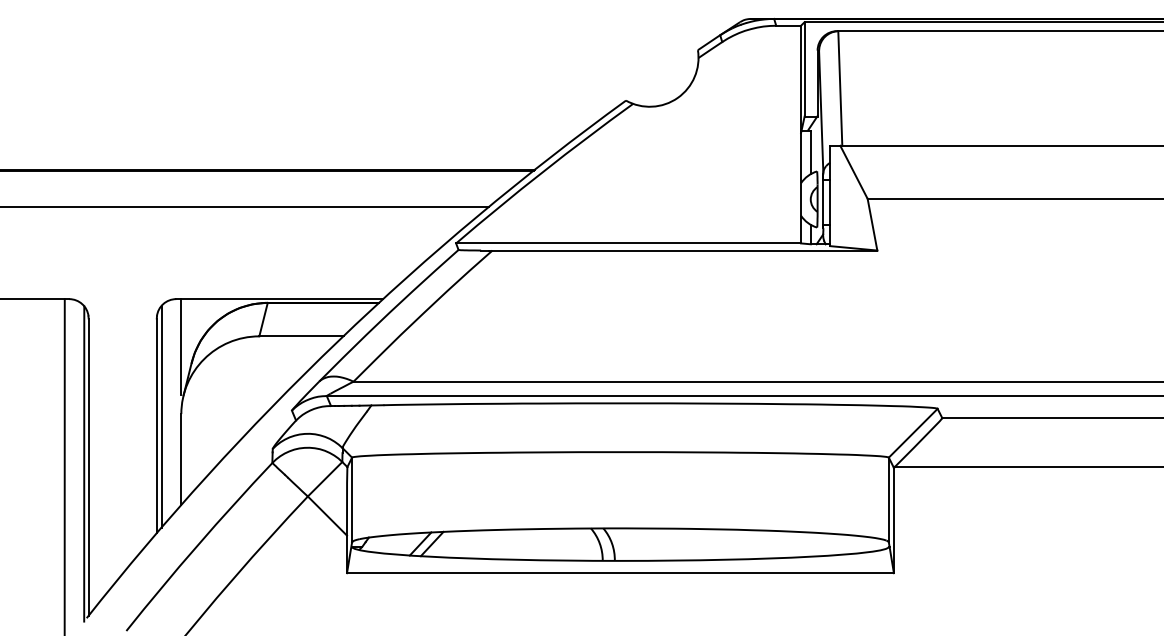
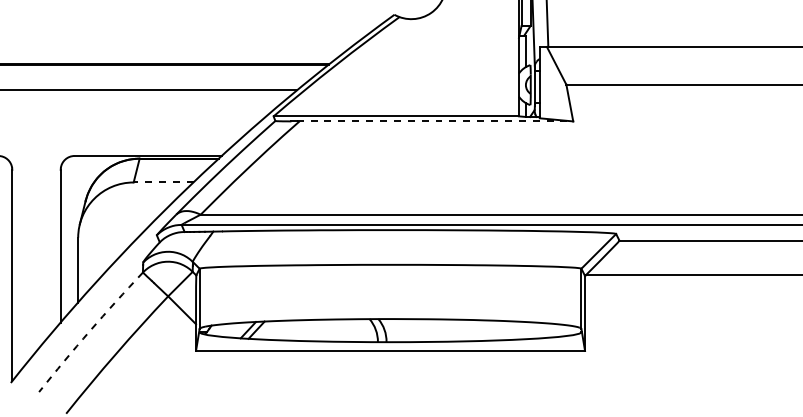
line: (683, 250) -> (435, 121), solid -> dashed
line: (301, 336) -> (163, 182), solid -> dashed
line: (181, 347) -> (78, 190), removed
line: (161, 416) -> (64, 239), removed
line: (84, 463) -> (9, 272), removed
arc: (197, 545) -> (89, 331), solid -> dashed

